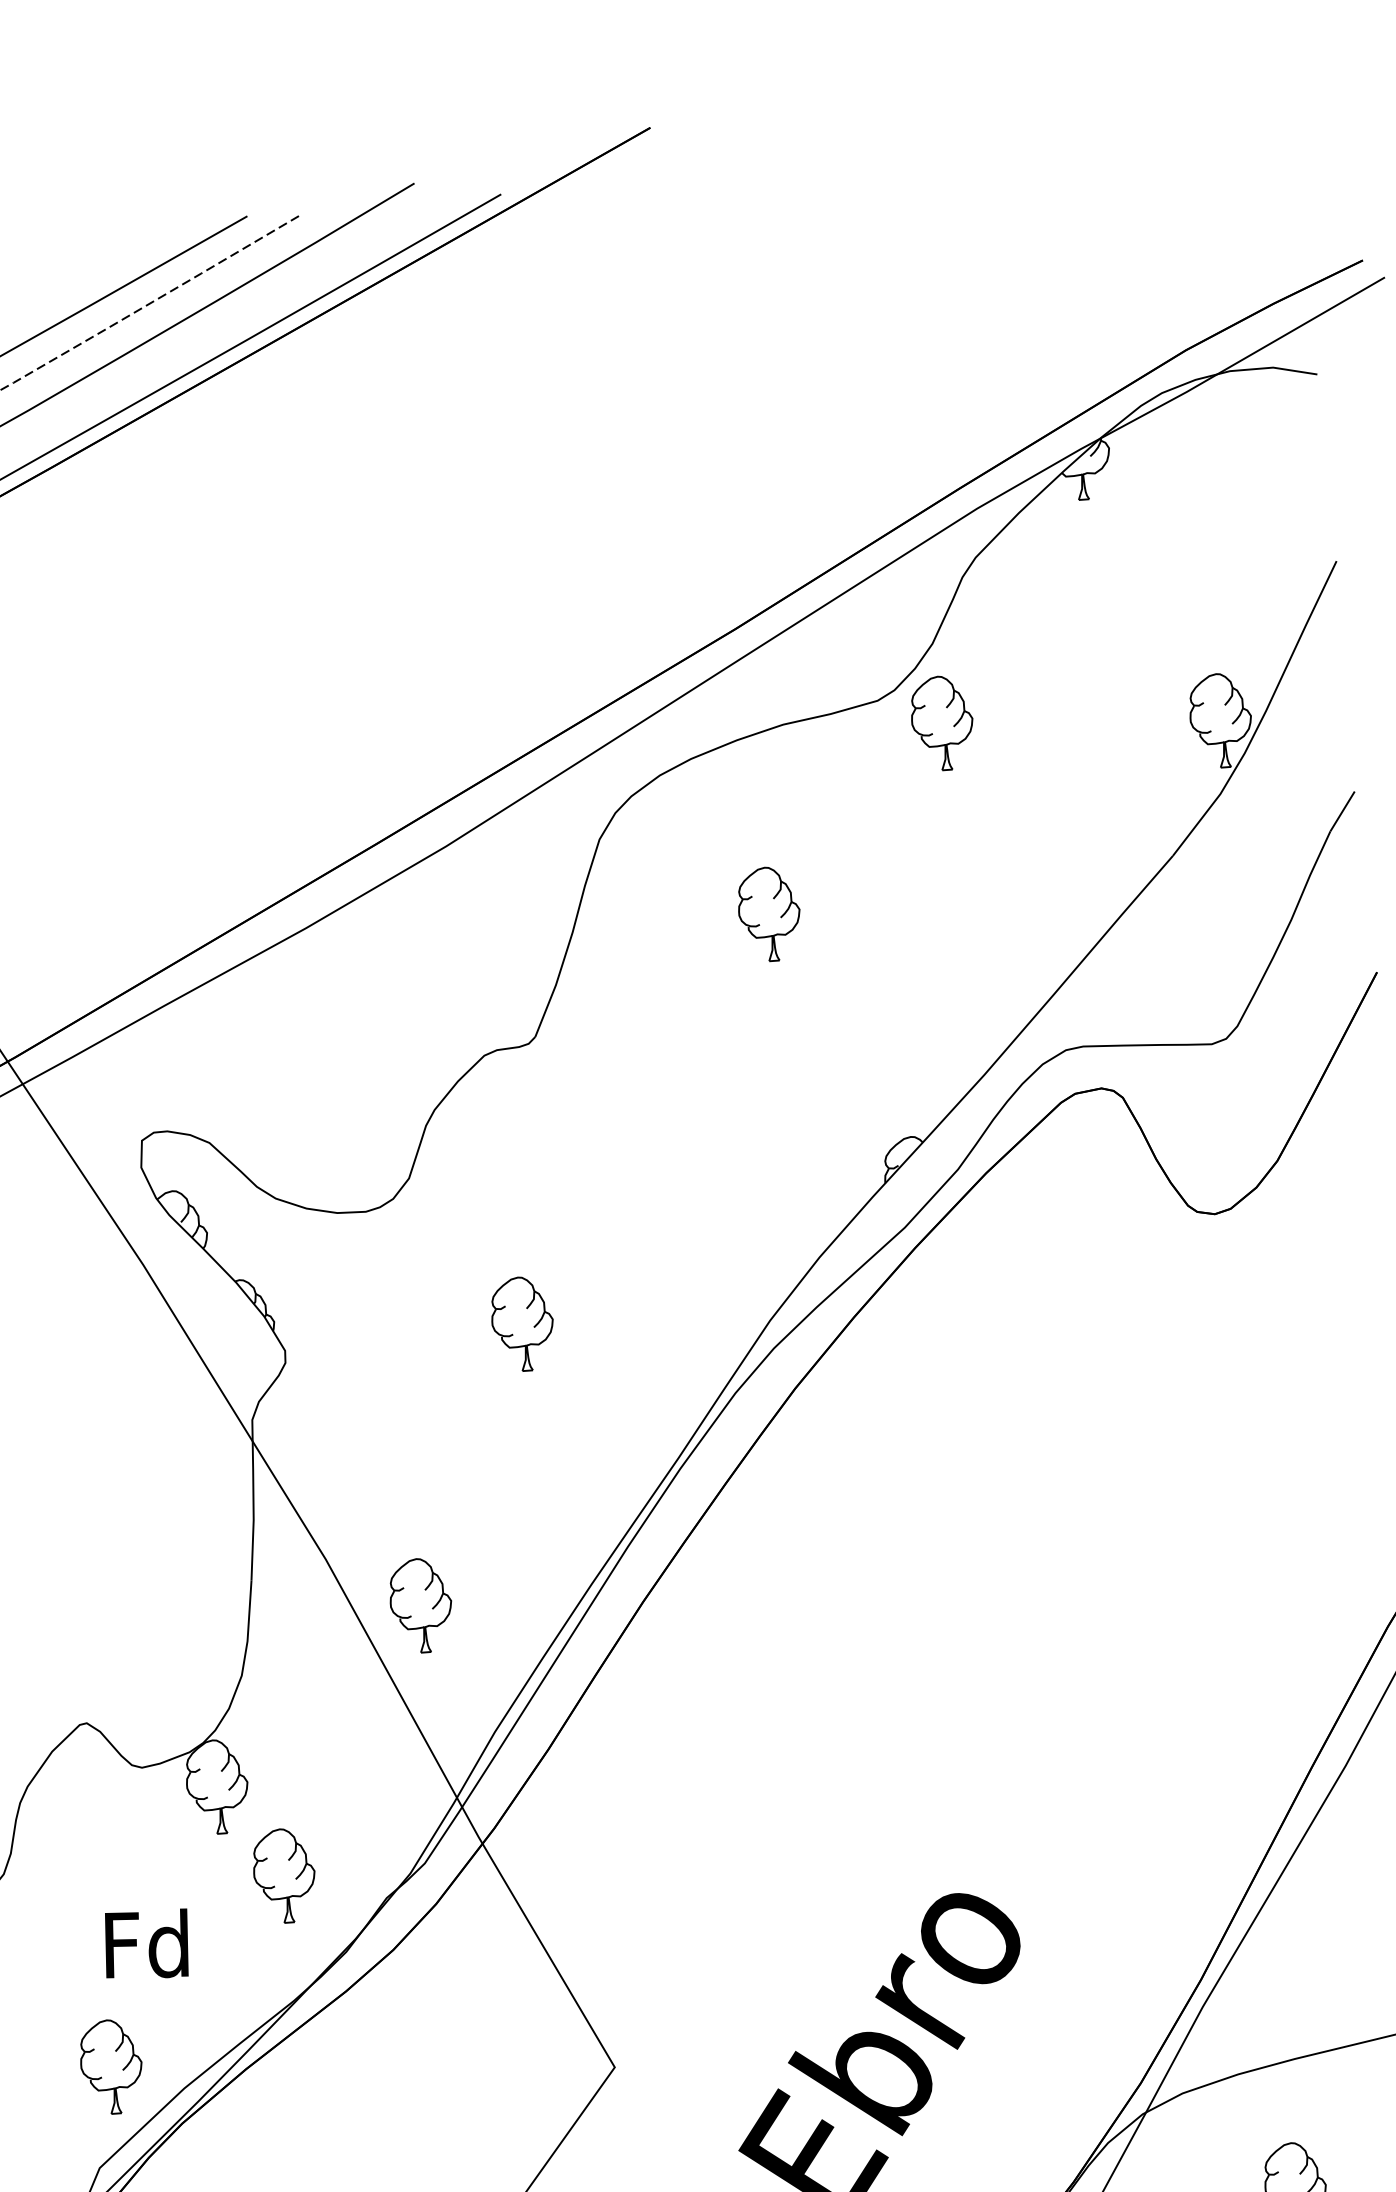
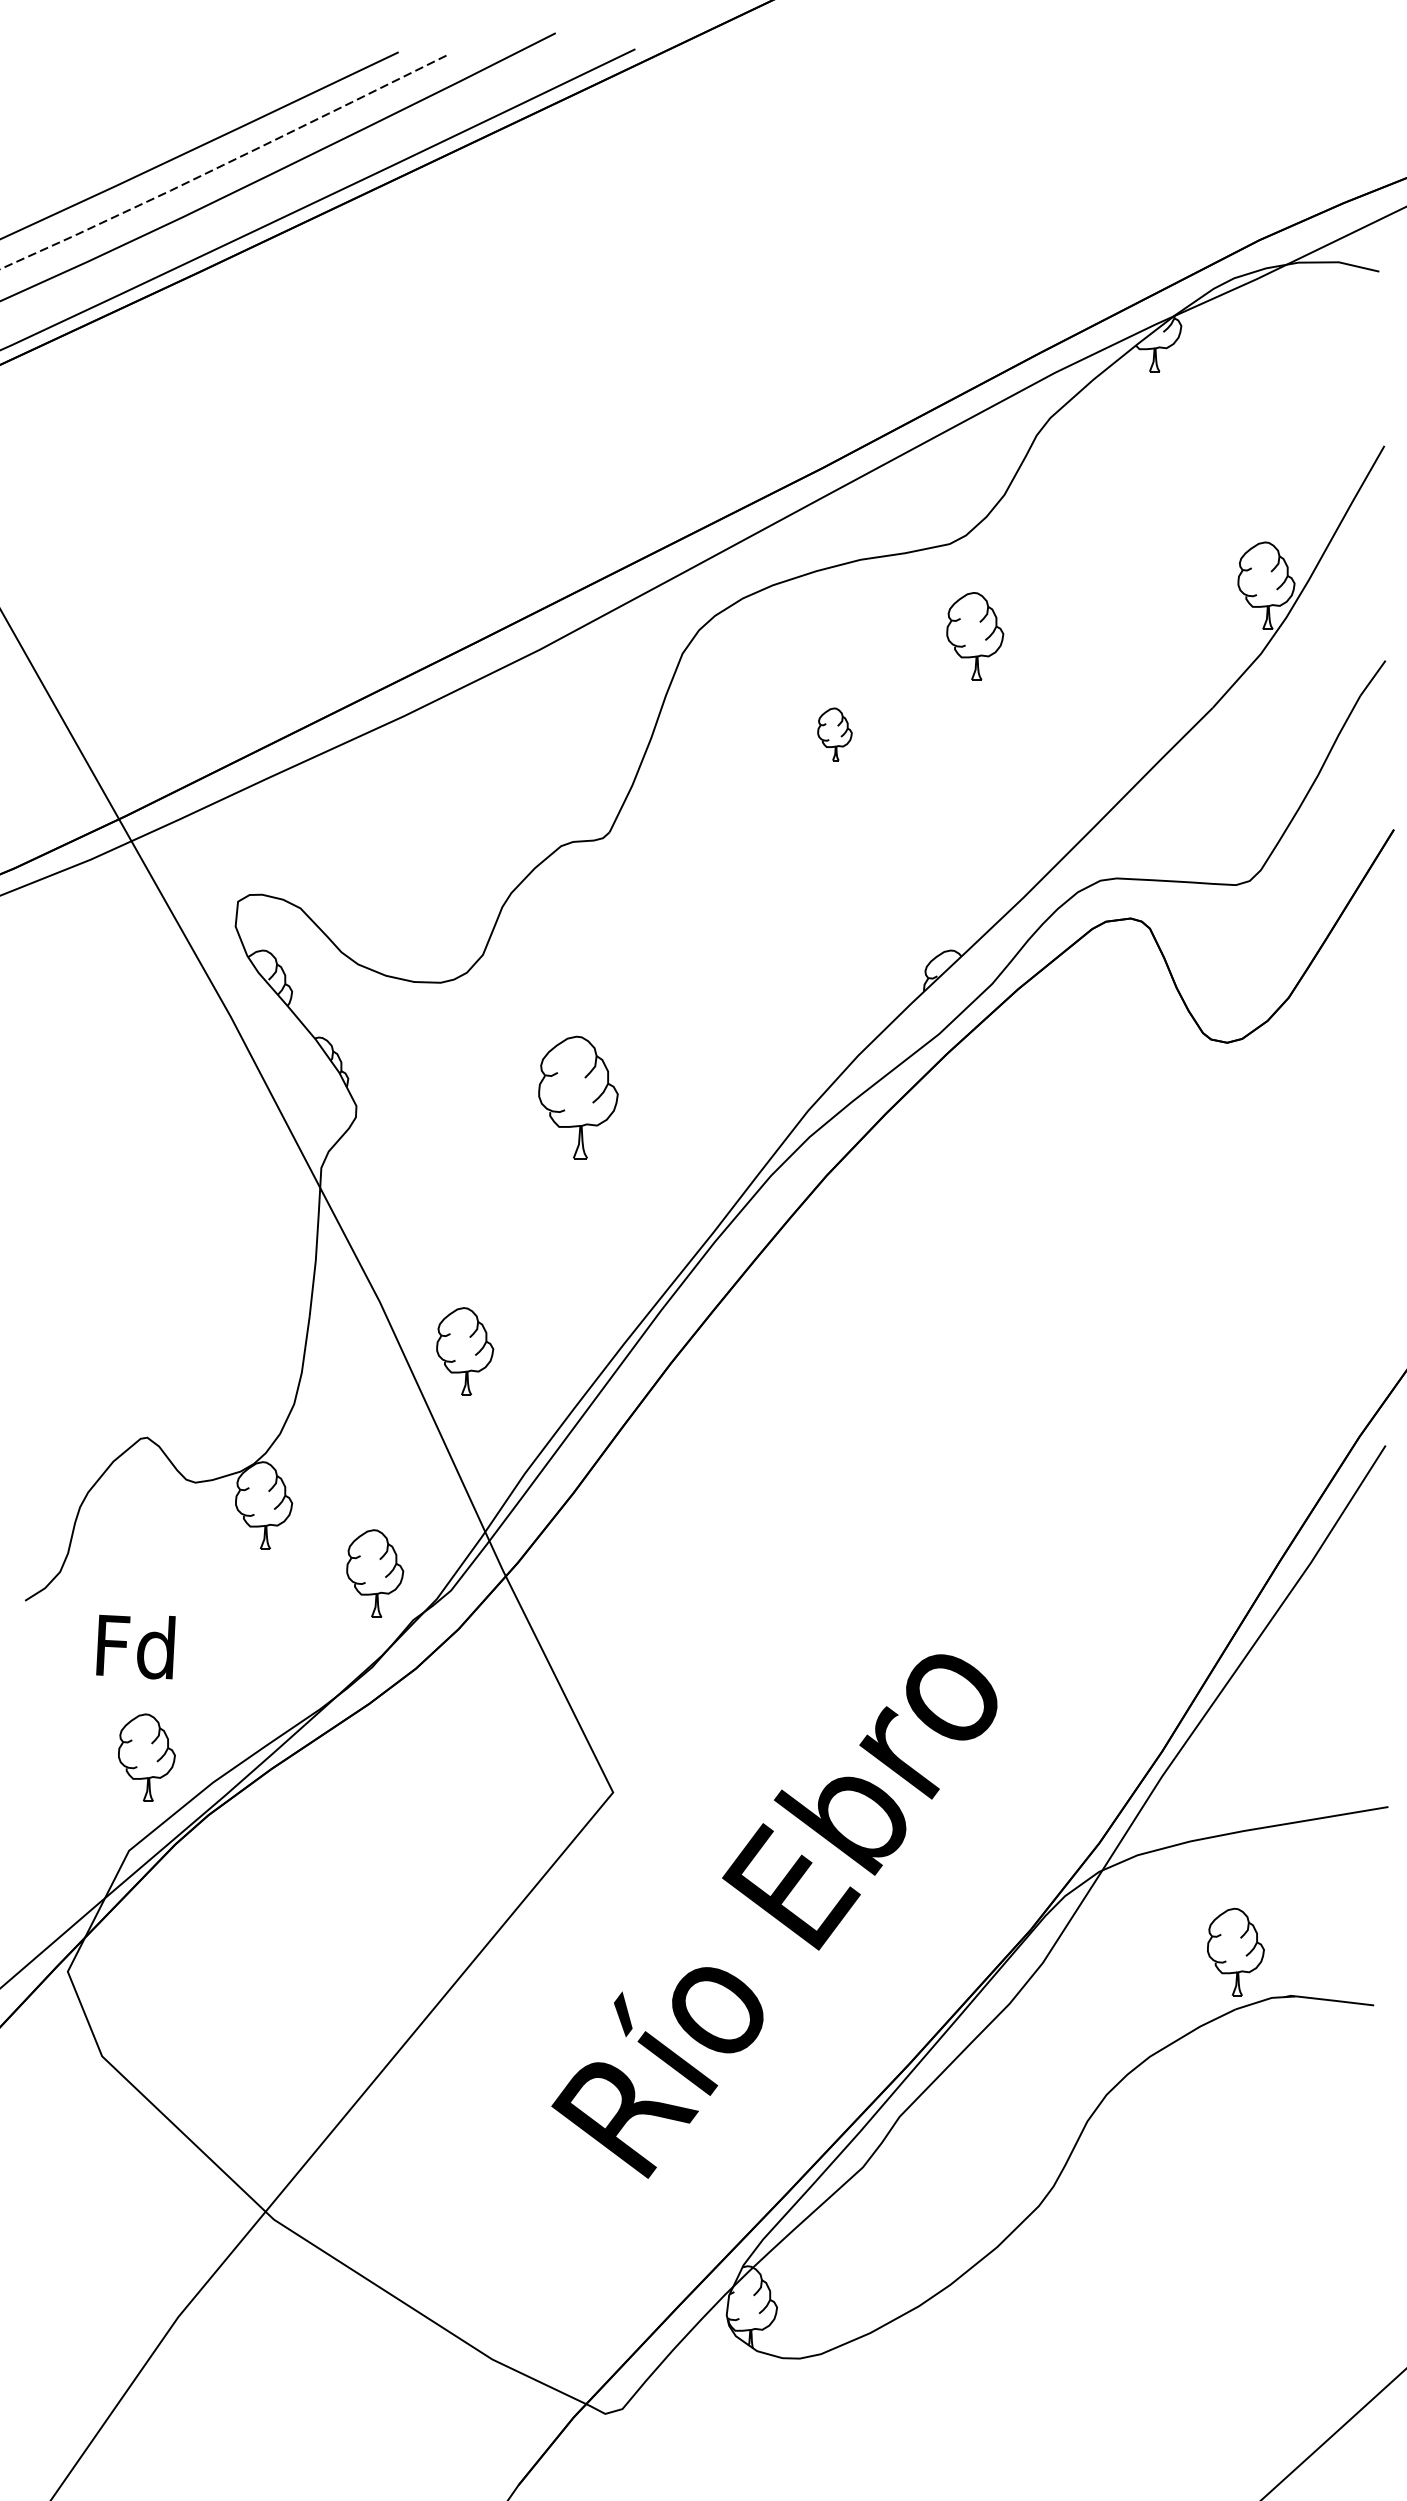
part: (942, 723) -> (975, 636), moved
part: (768, 914) -> (834, 734), size x0.6
part: (522, 1324) -> (578, 1097), size x1.4
part: (284, 1875) -> (375, 1573), moved
text: (146, 1944) -> (135, 1646), moved

